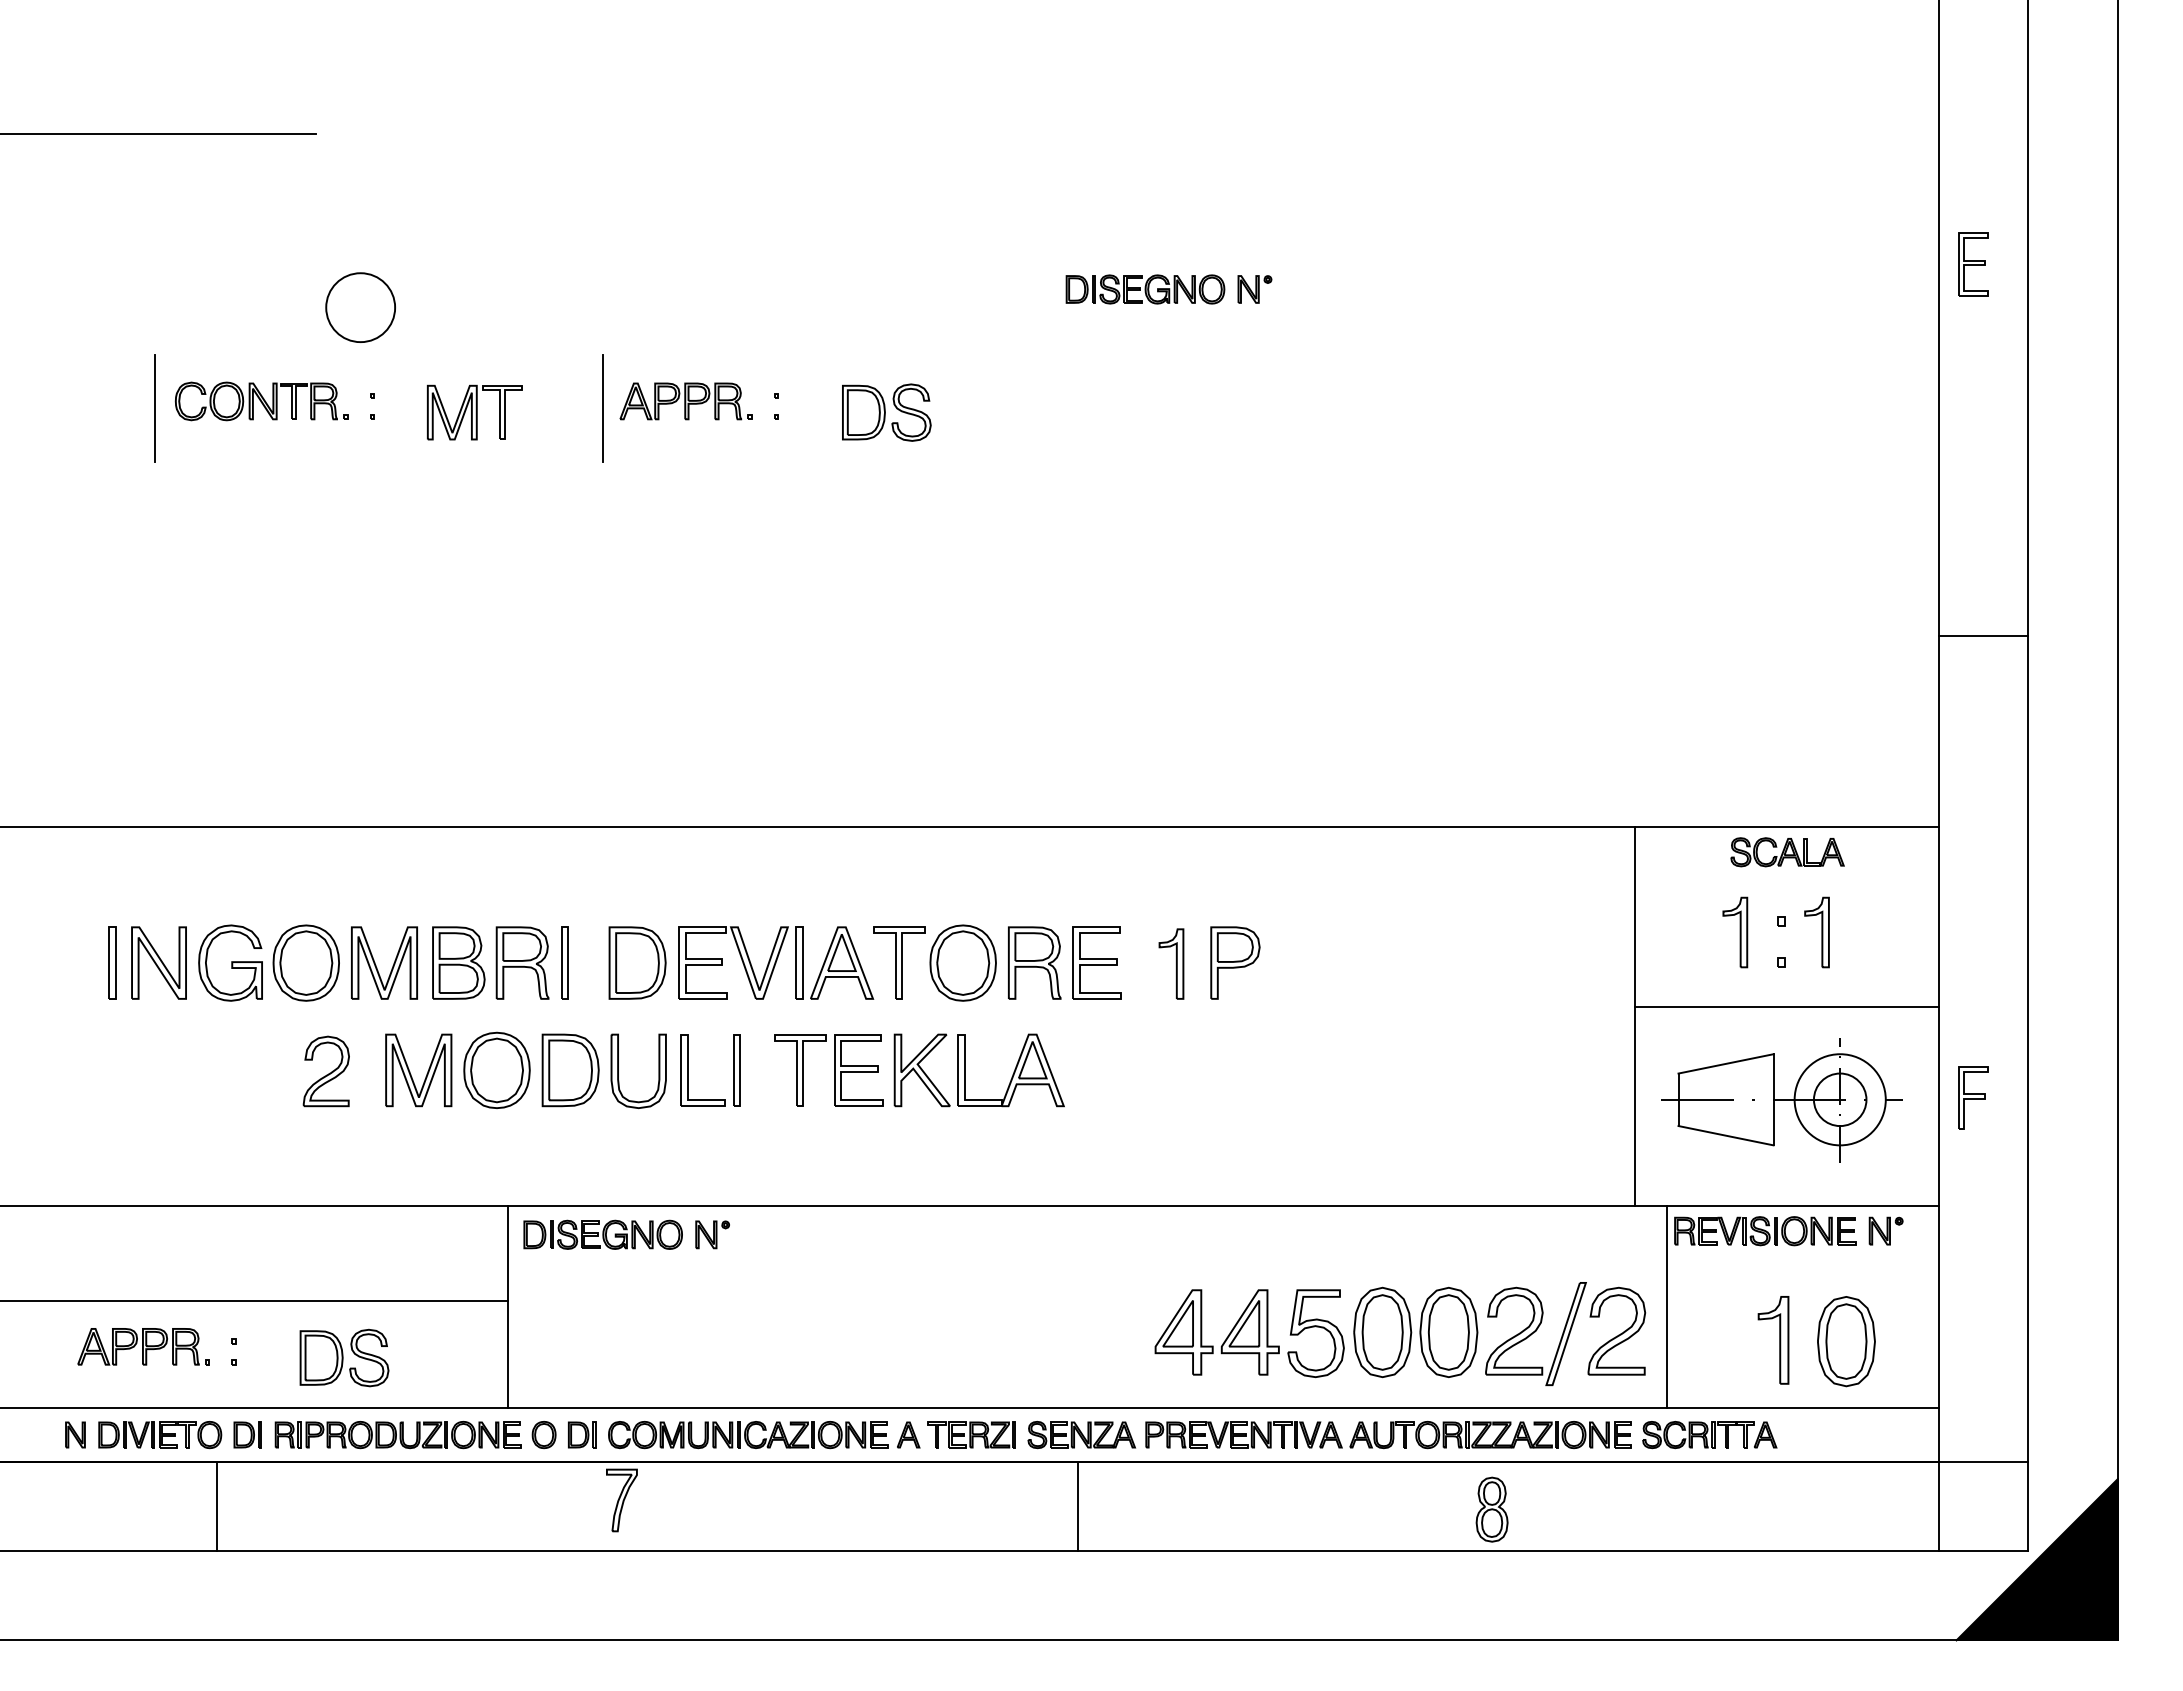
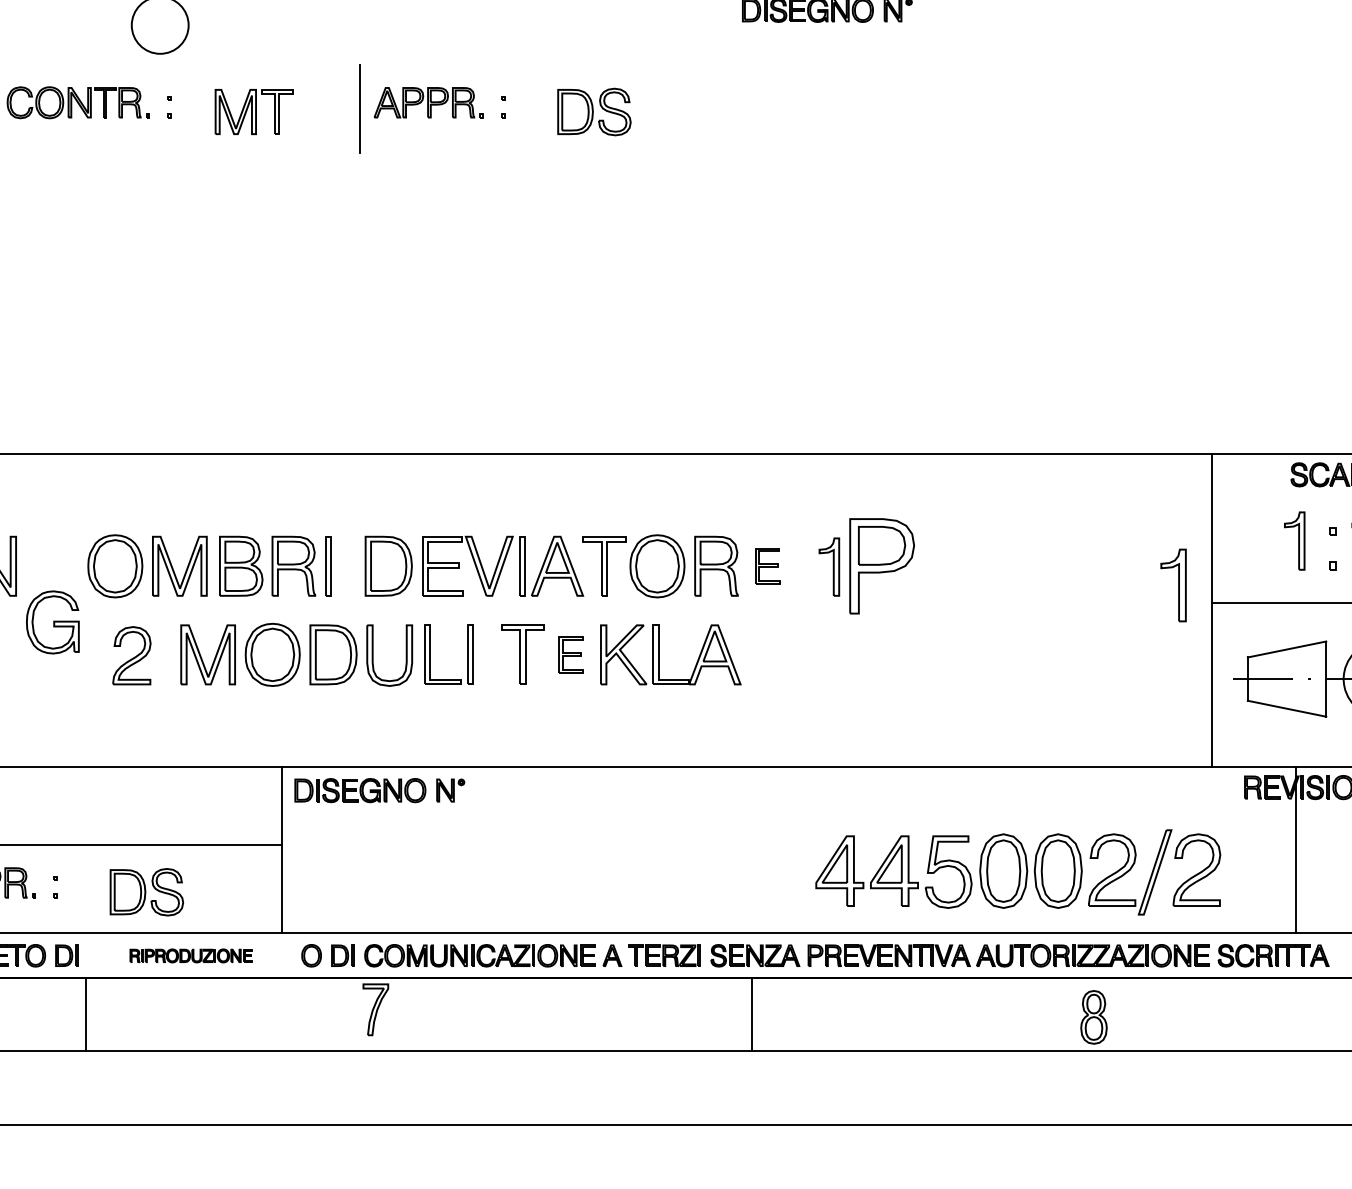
part: (230, 962) -> (52, 621), moved
part: (1096, 962) -> (767, 565), size x0.6
part: (1235, 962) -> (882, 565), size x1.6
part: (858, 1070) -> (571, 654), size x0.6
line: (1666, 1306) -> (1295, 849), moved
part: (1773, 1340) -> (1173, 585), moved
part: (397, 1435) -> (190, 956), size x0.6
line: (216, 1505) -> (85, 1013), moved

